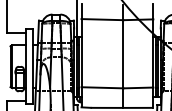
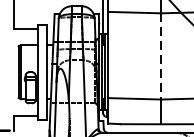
line: (123, 54) -> (161, 56), solid -> dashed

